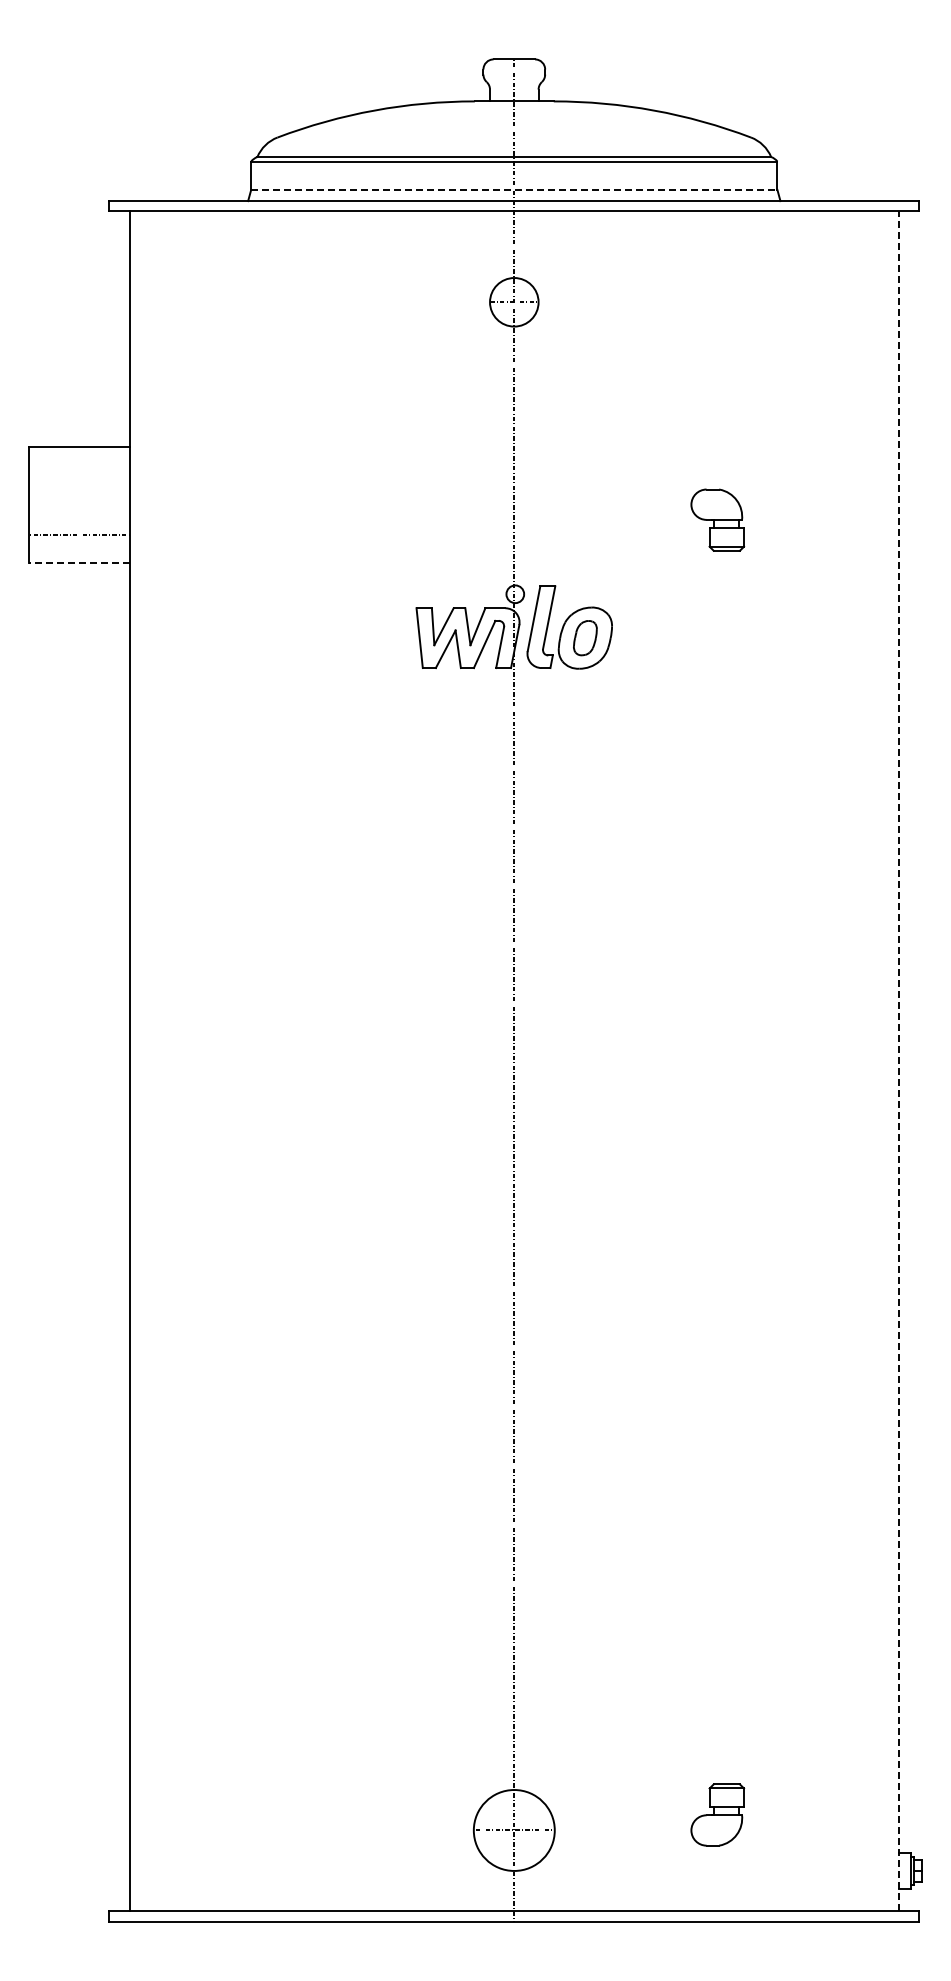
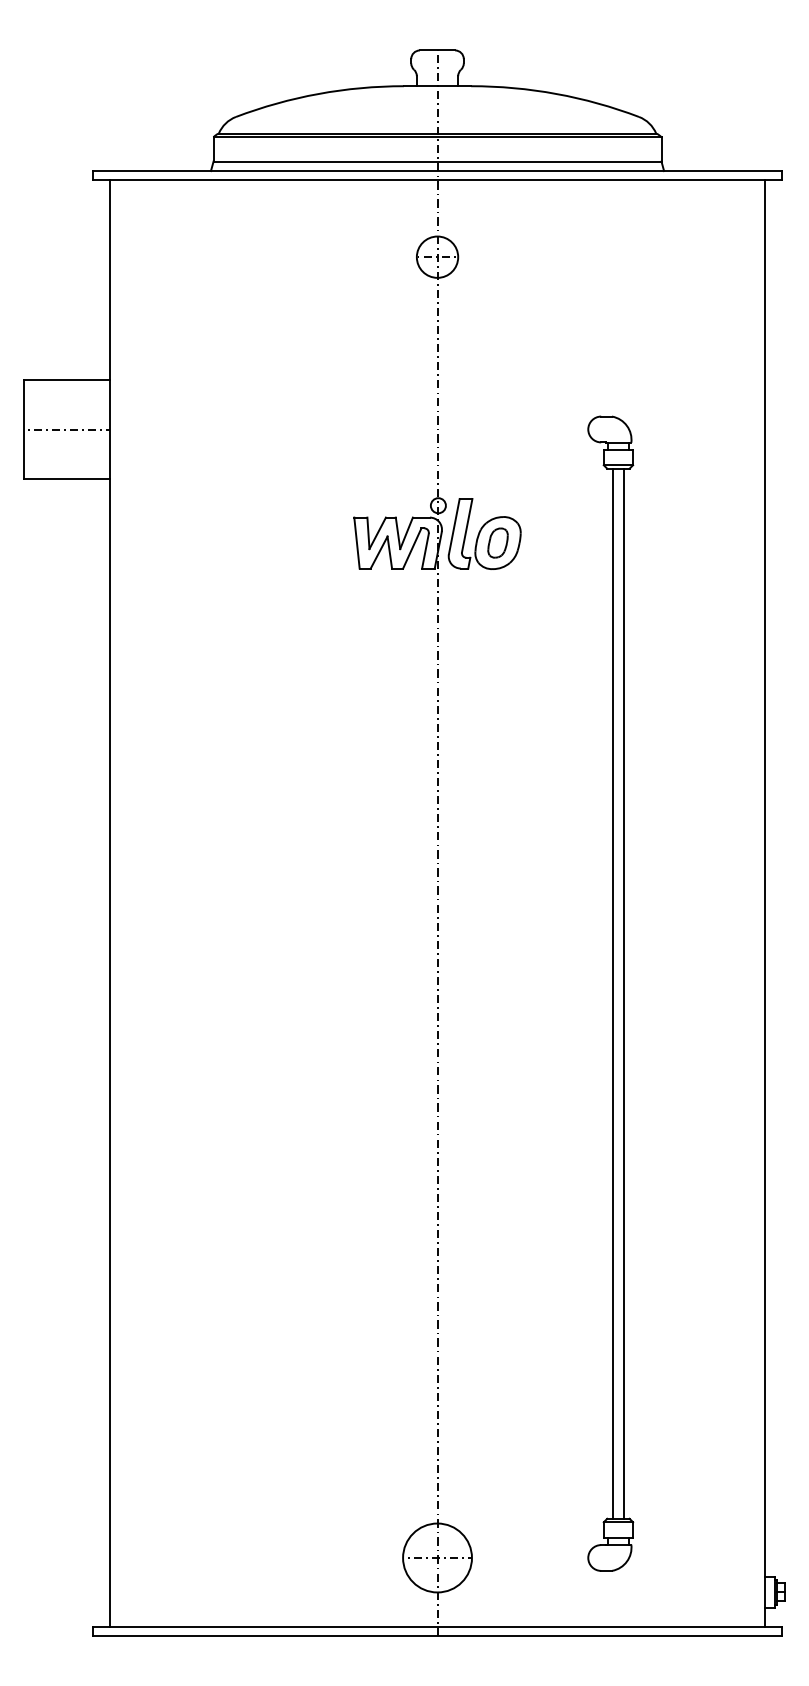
line: (514, 189) -> (437, 161), dashed -> solid
line: (78, 534) -> (66, 429), moved
line: (79, 562) -> (67, 478), dashed -> solid
line: (898, 1060) -> (764, 902), dashed -> solid
line: (720, 1167) -> (613, 993), added
line: (732, 1167) -> (623, 993), added

